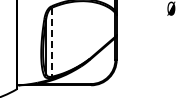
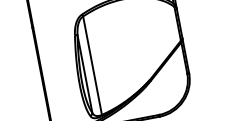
line: (52, 42) -> (92, 66), dashed -> solid

